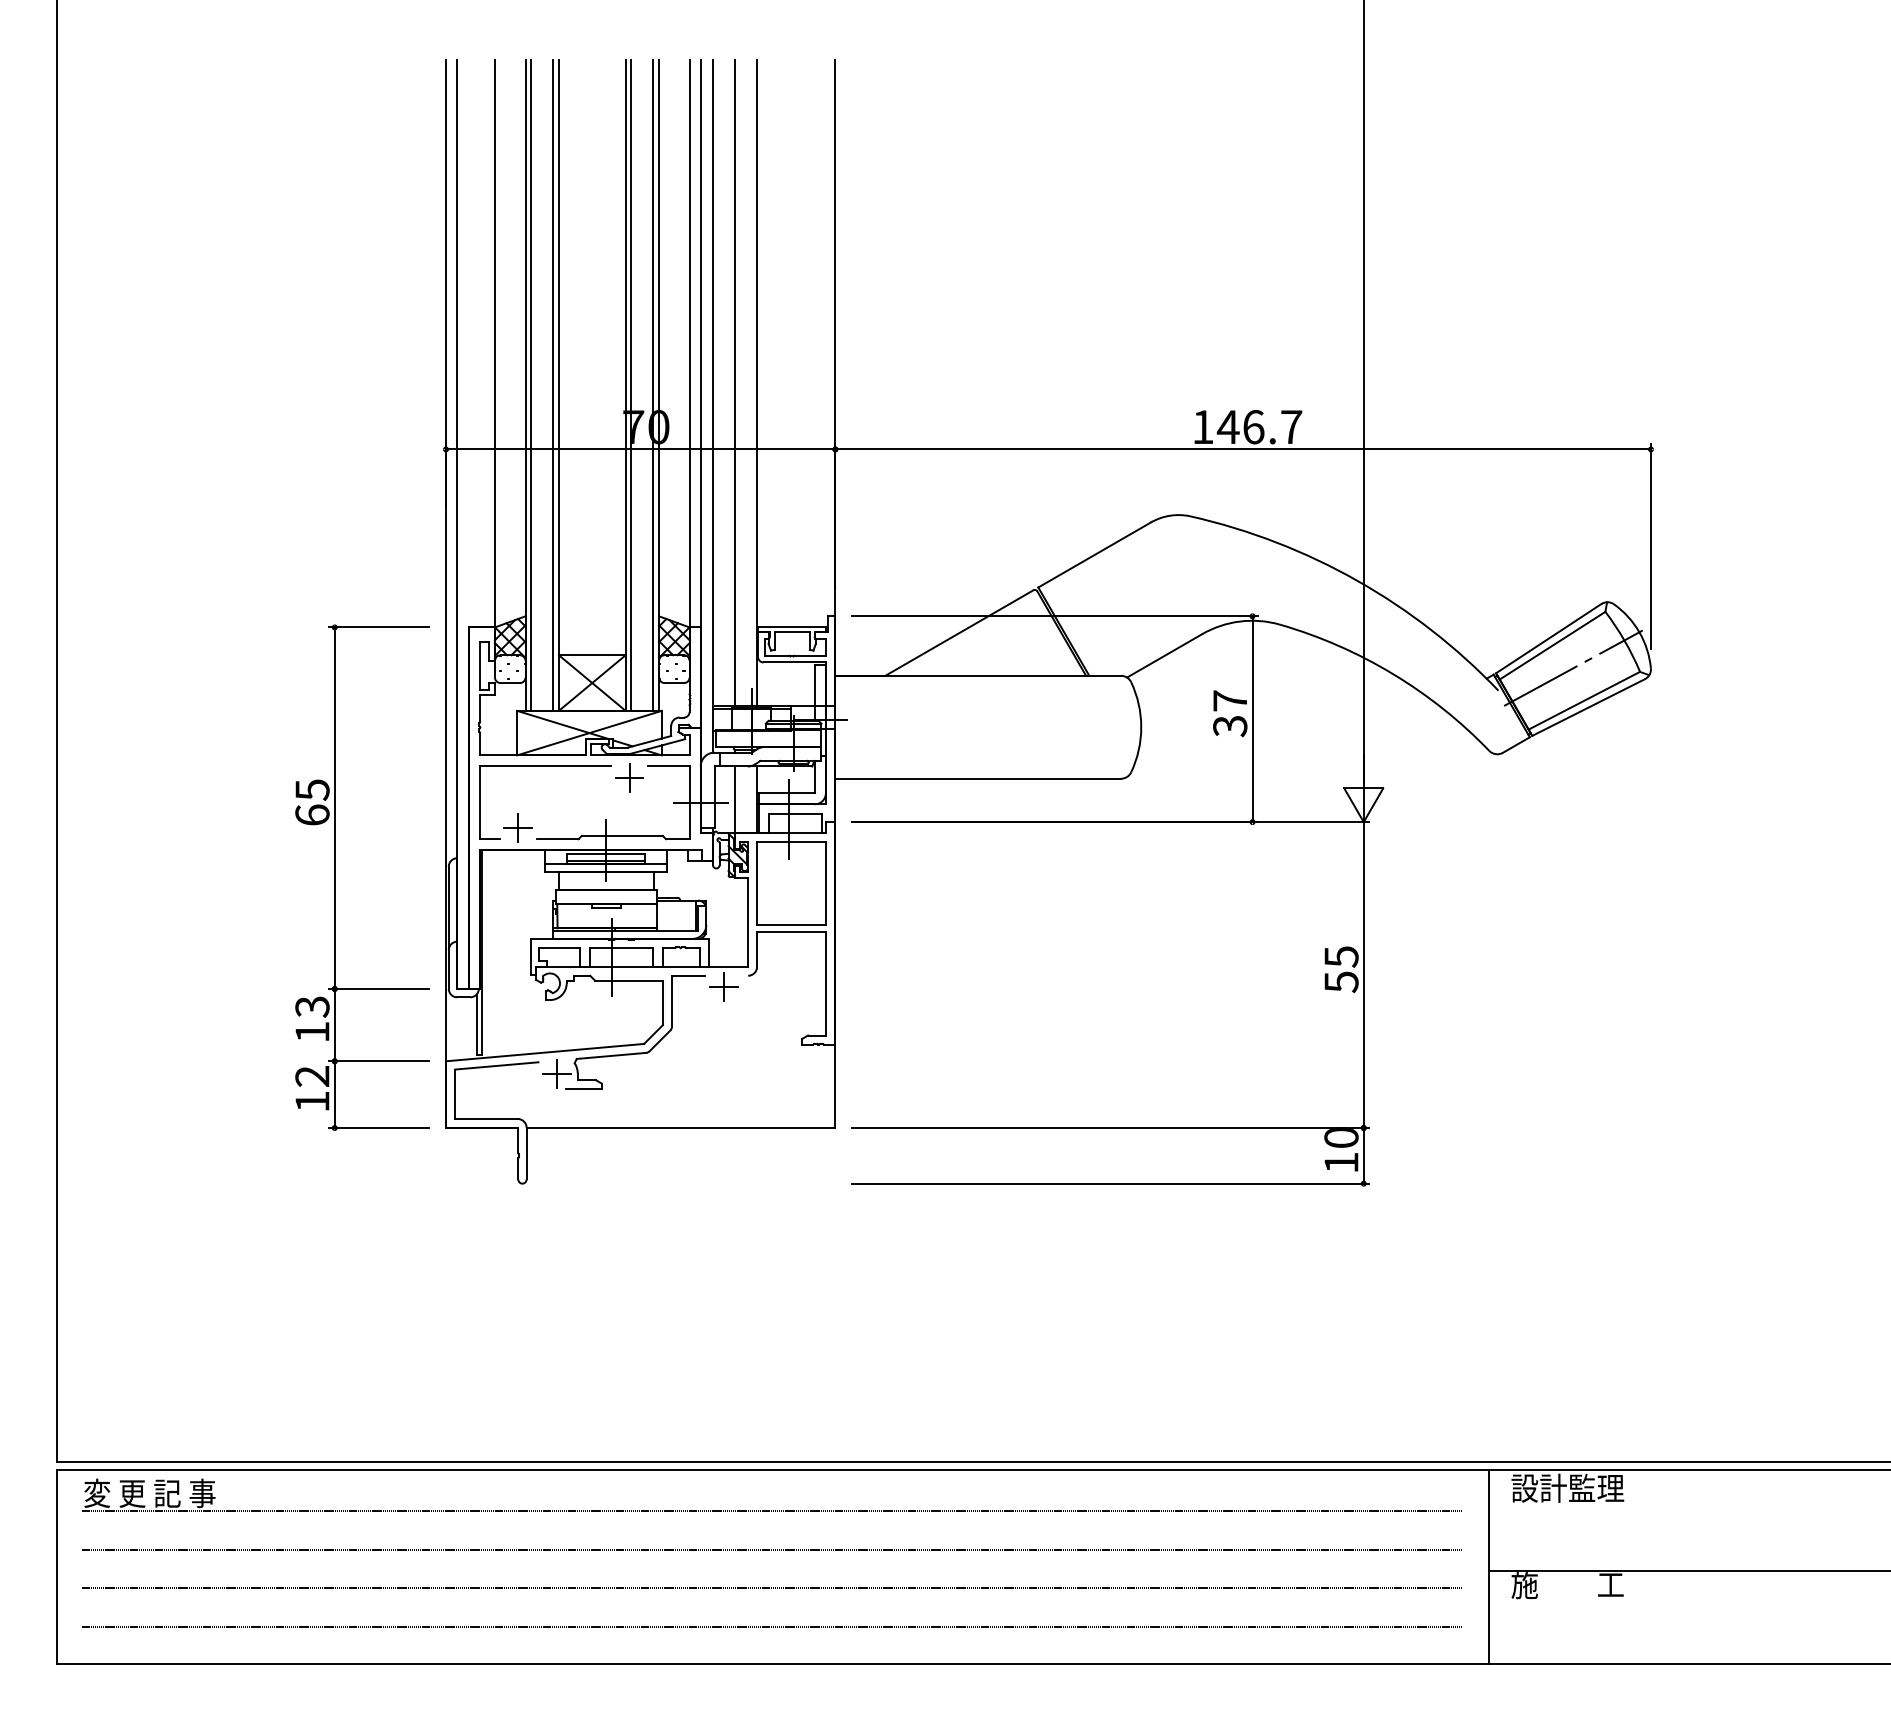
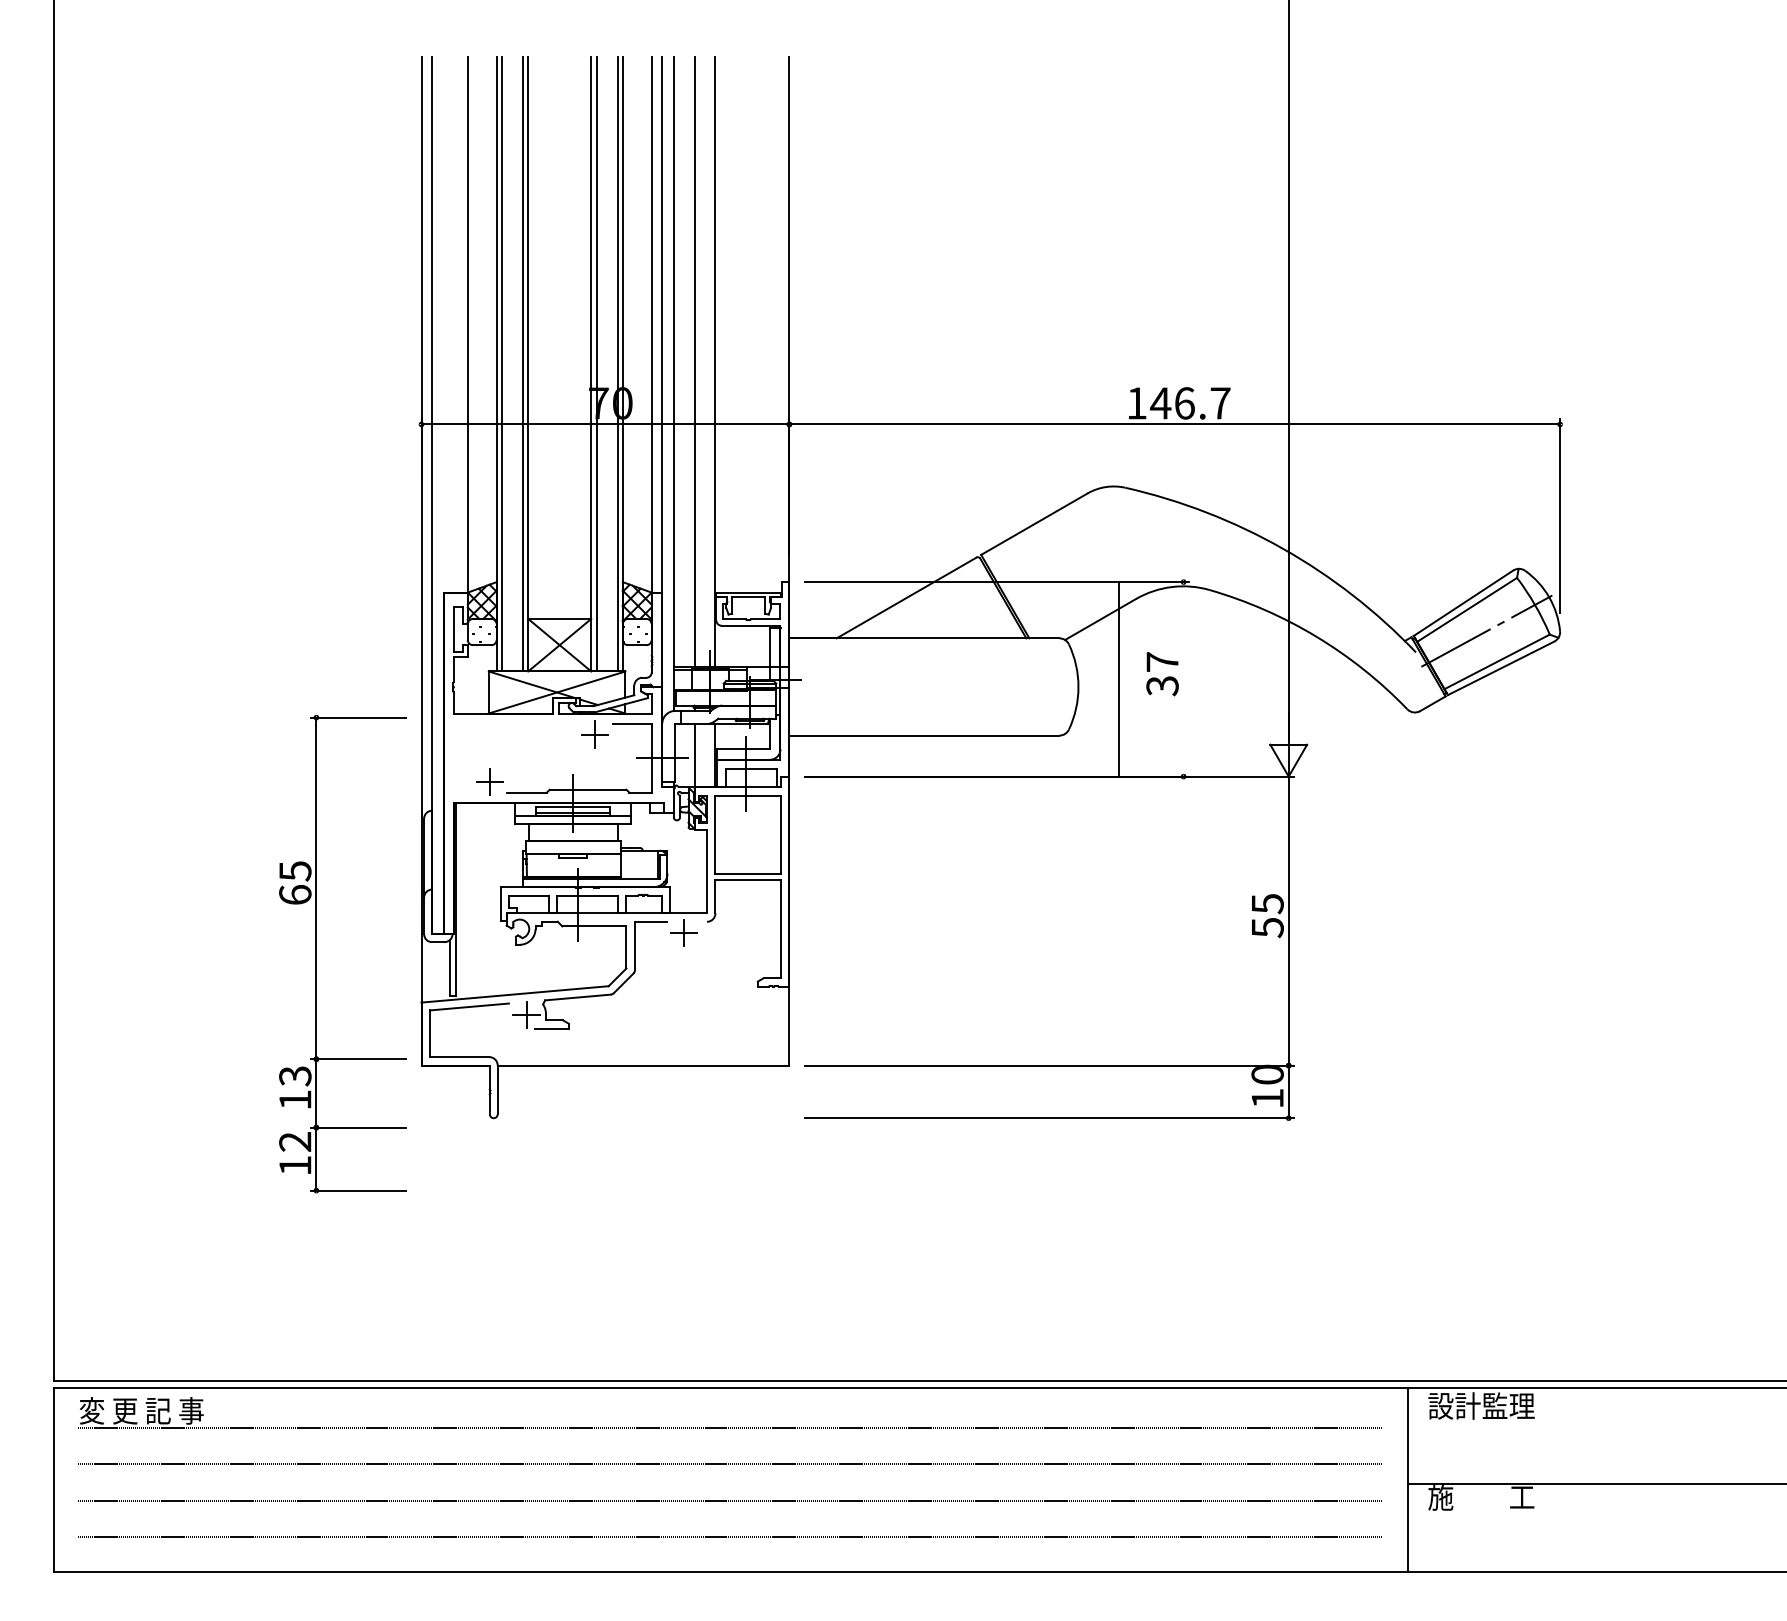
line: (1252, 719) -> (1118, 679), moved
part: (545, 766) -> (515, 724), removed
part: (334, 877) -> (316, 953), moved

